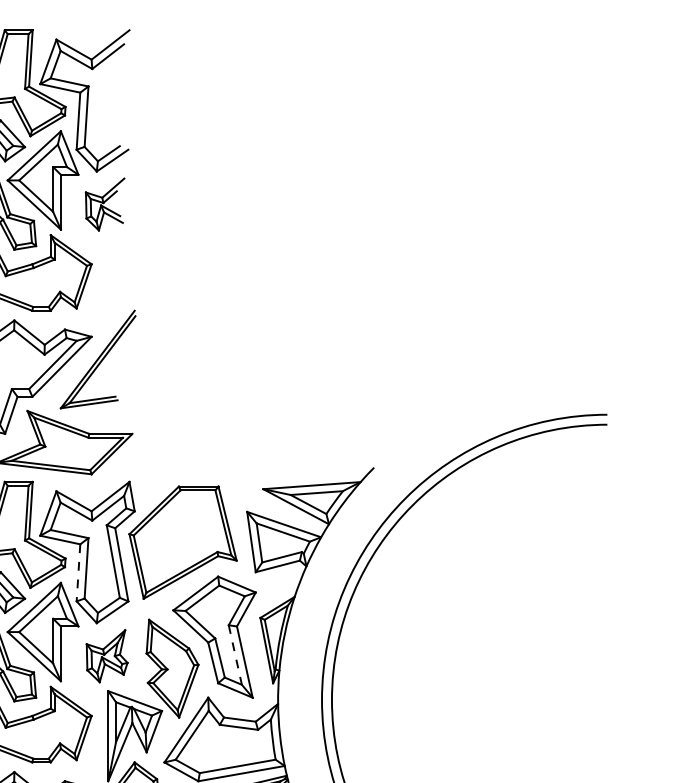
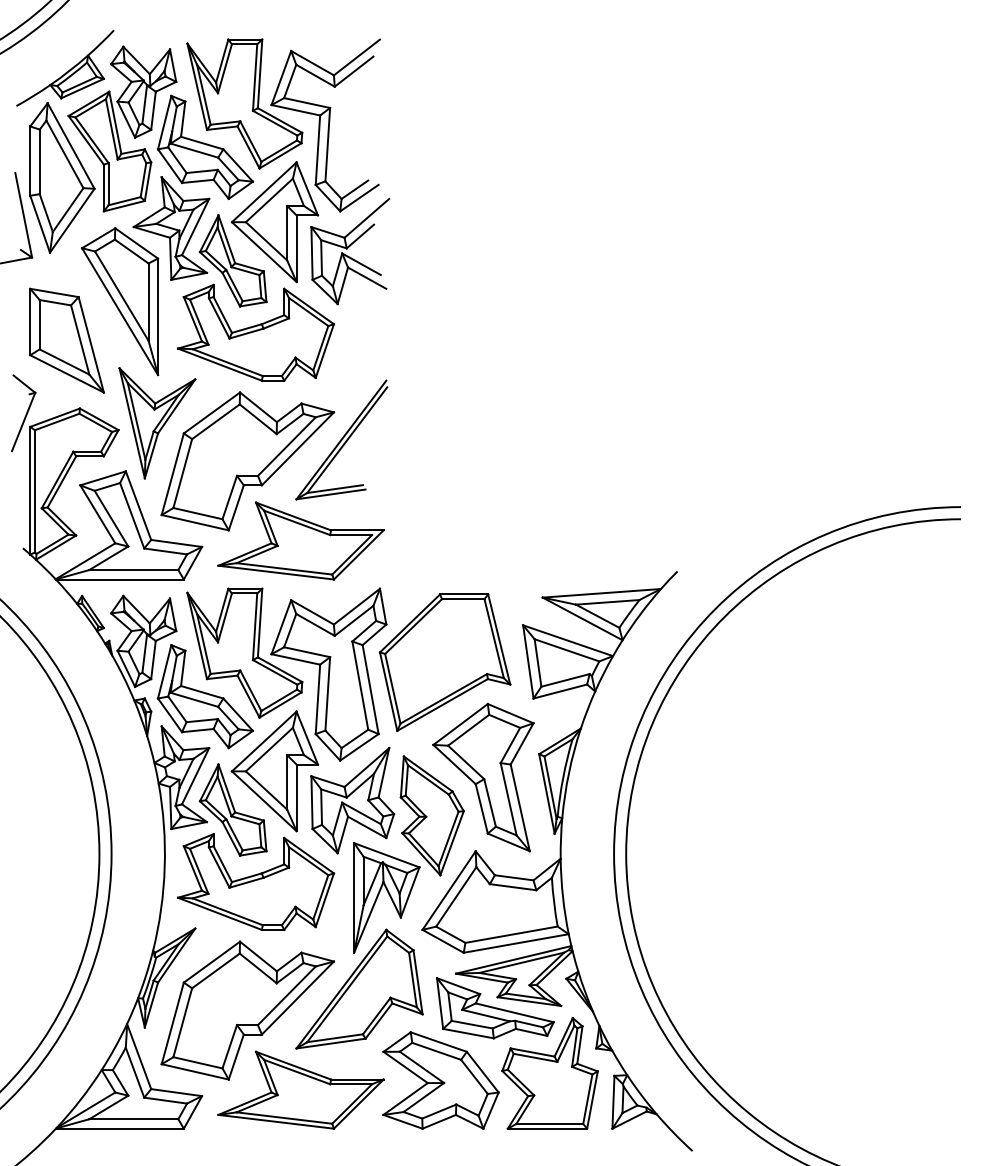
part: (105, 204) -> (350, 251), size x1.67
line: (78, 572) -> (317, 699), dashed -> solid
line: (235, 655) -> (508, 799), dashed -> solid
part: (106, 656) -> (352, 800), size x1.67

